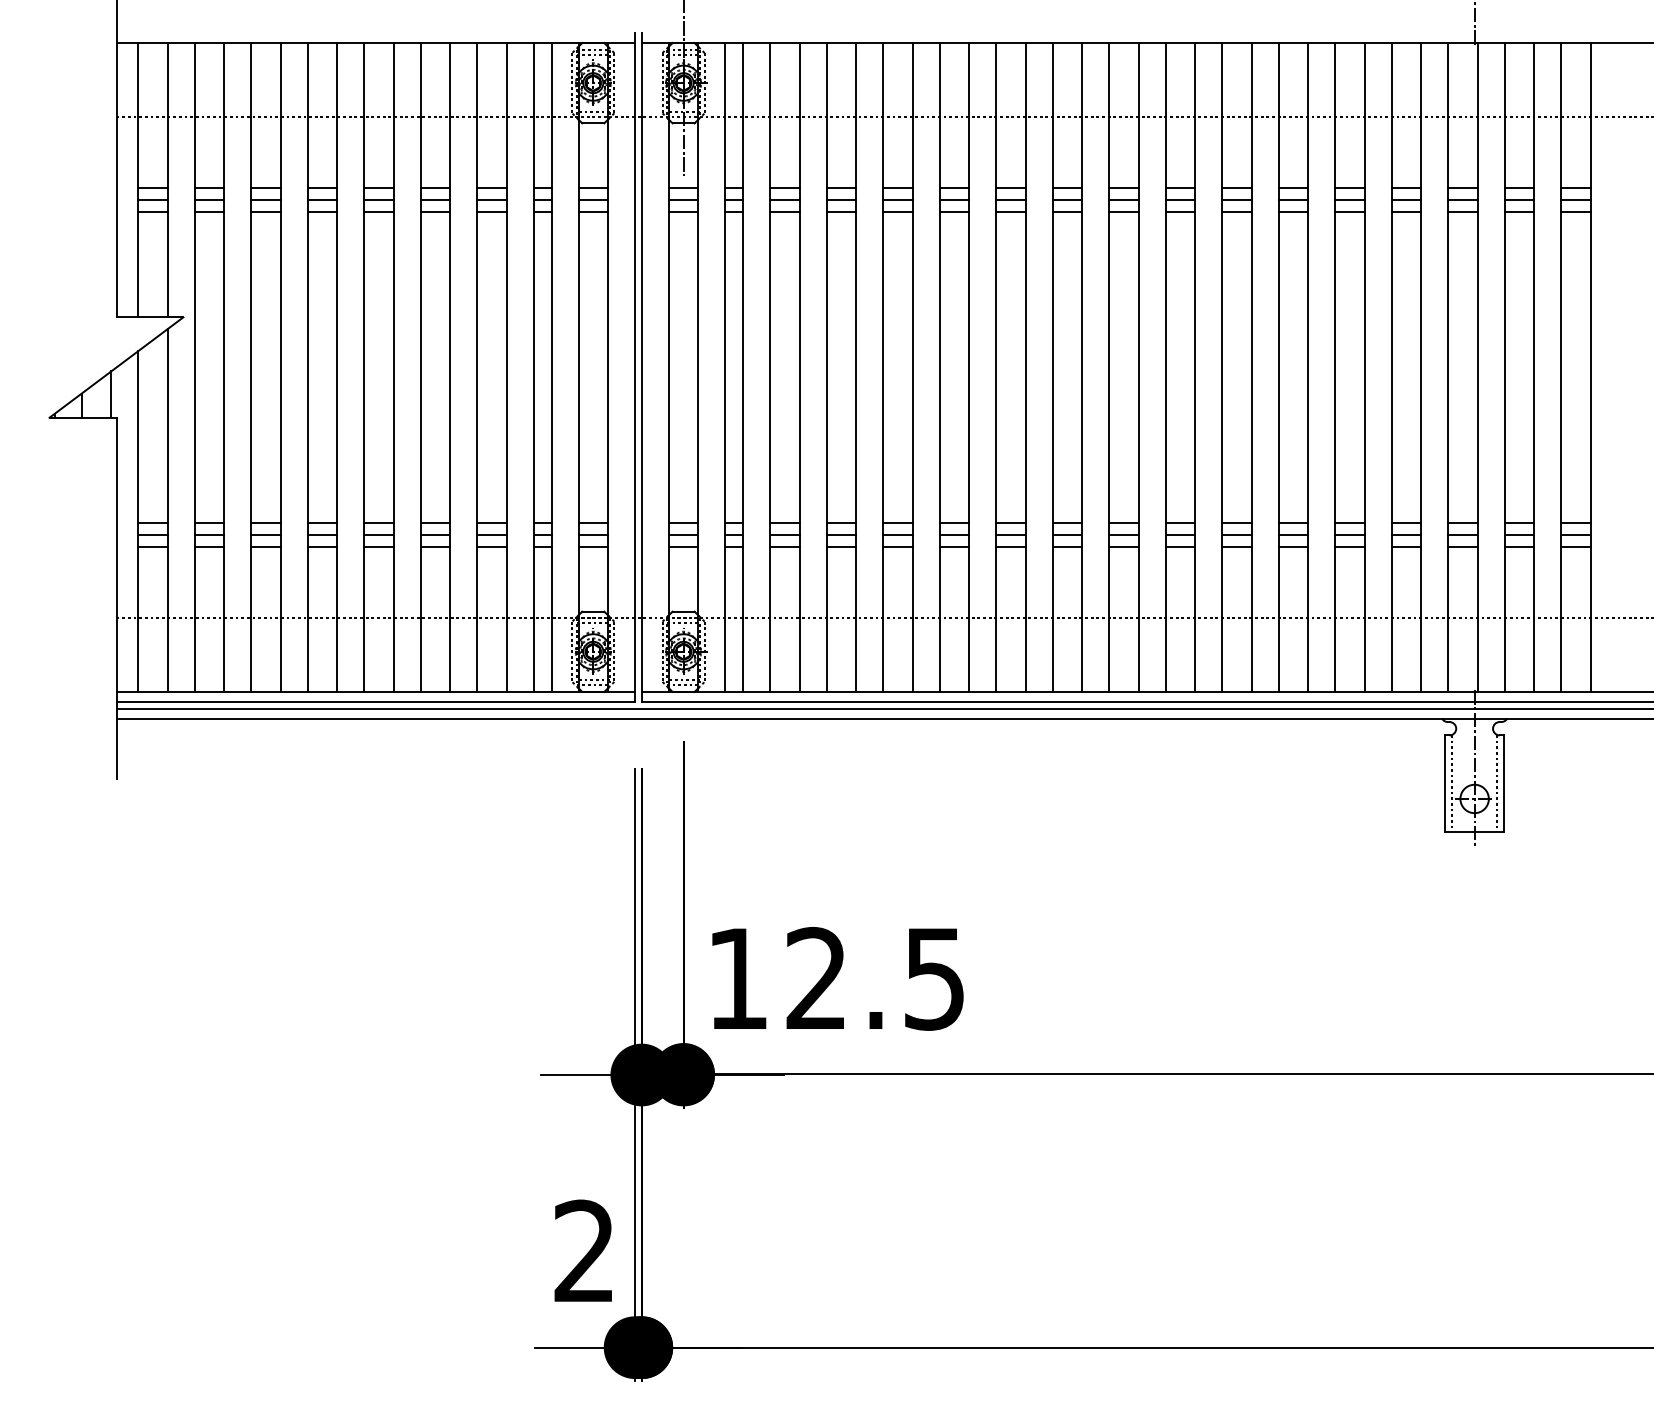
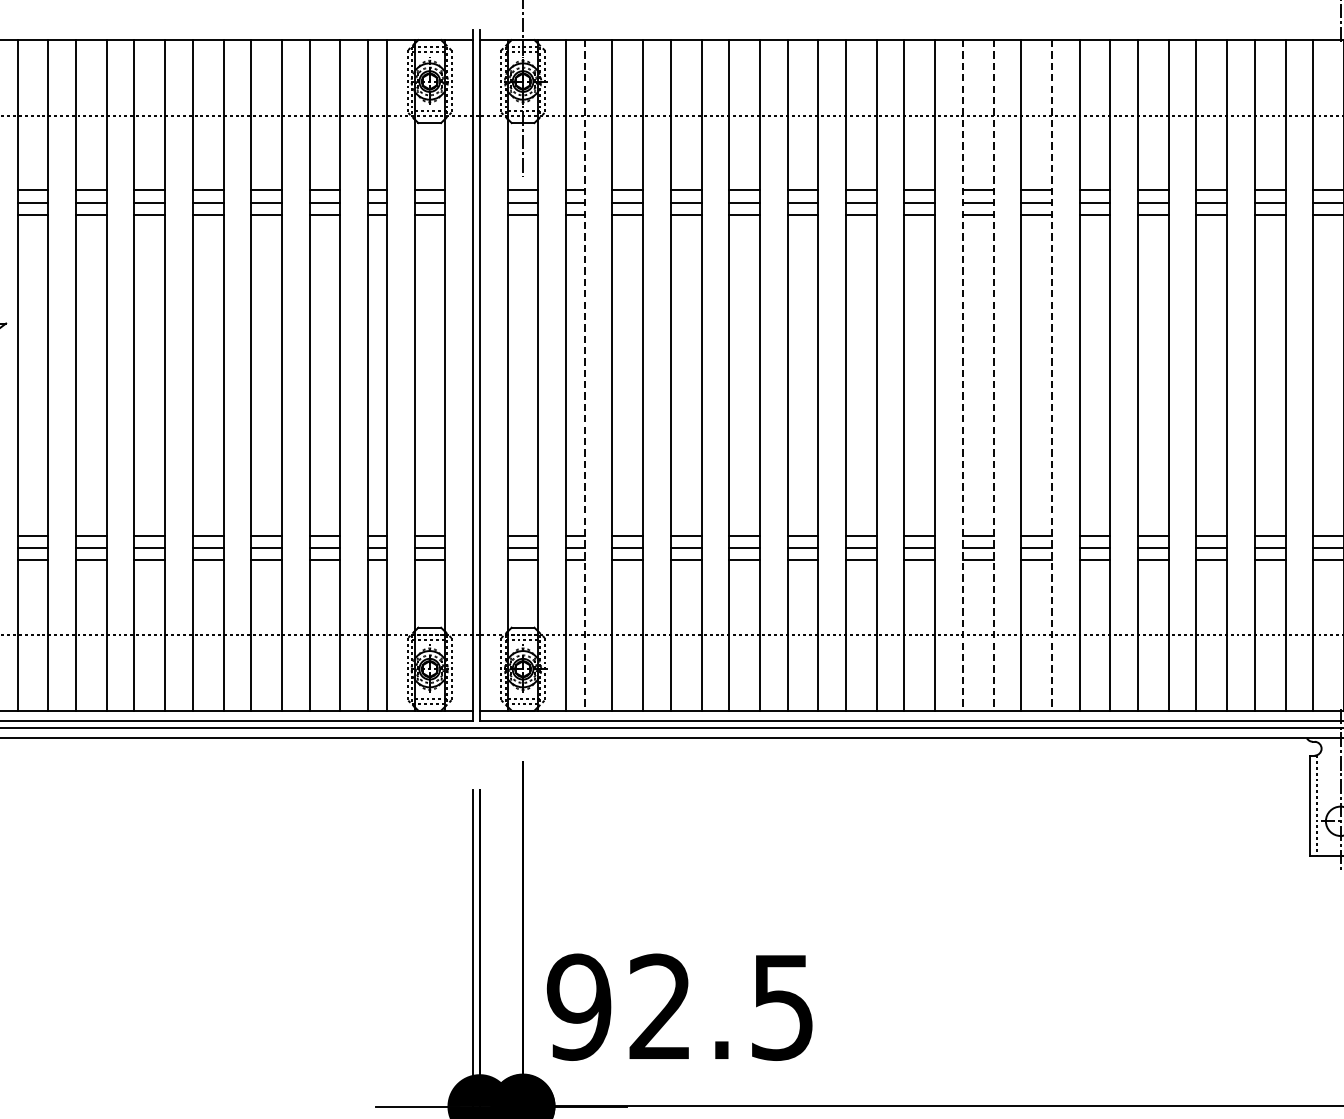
line: (743, 368) -> (584, 376), solid -> dashed
line: (1109, 368) -> (963, 376), solid -> dashed
line: (1138, 368) -> (993, 376), solid -> dashed
line: (1195, 368) -> (1052, 376), solid -> dashed
text: (737, 978) -> (578, 1006), 12.5 -> 92.5

